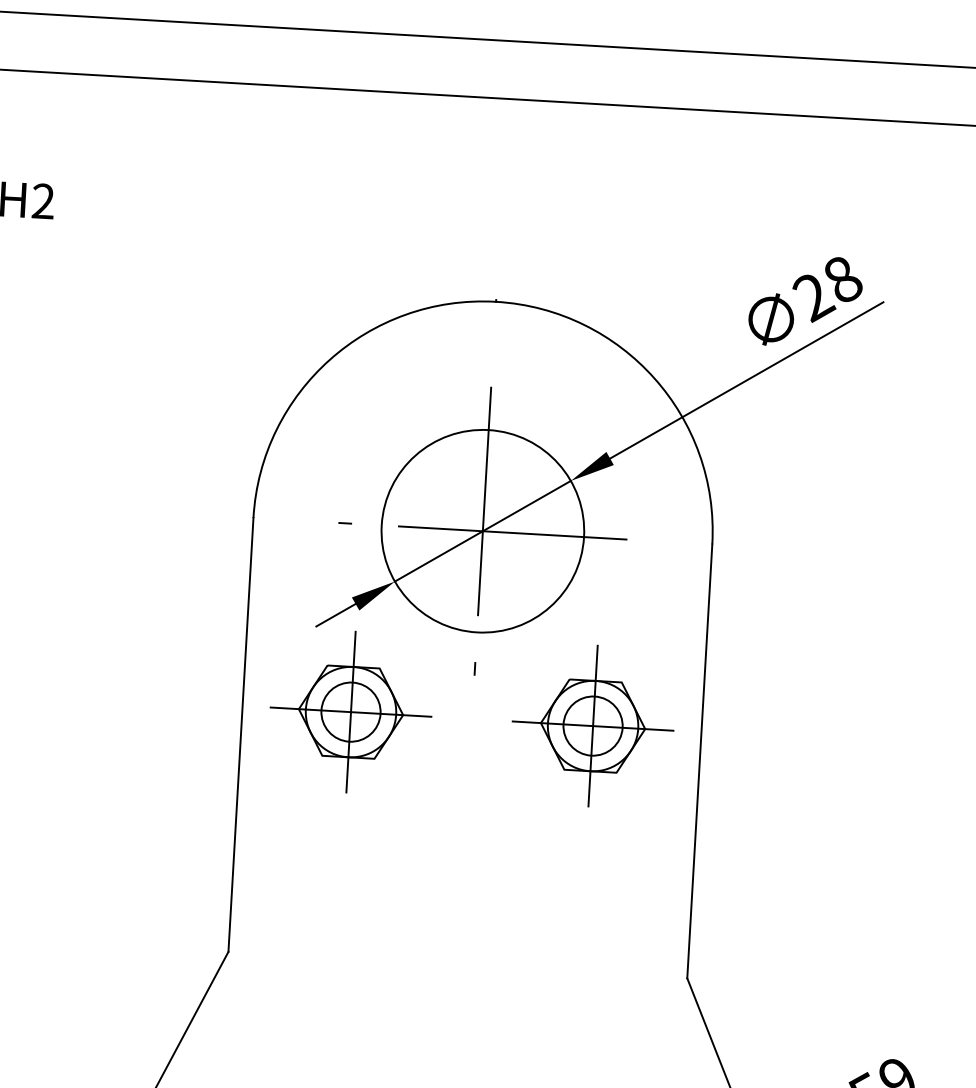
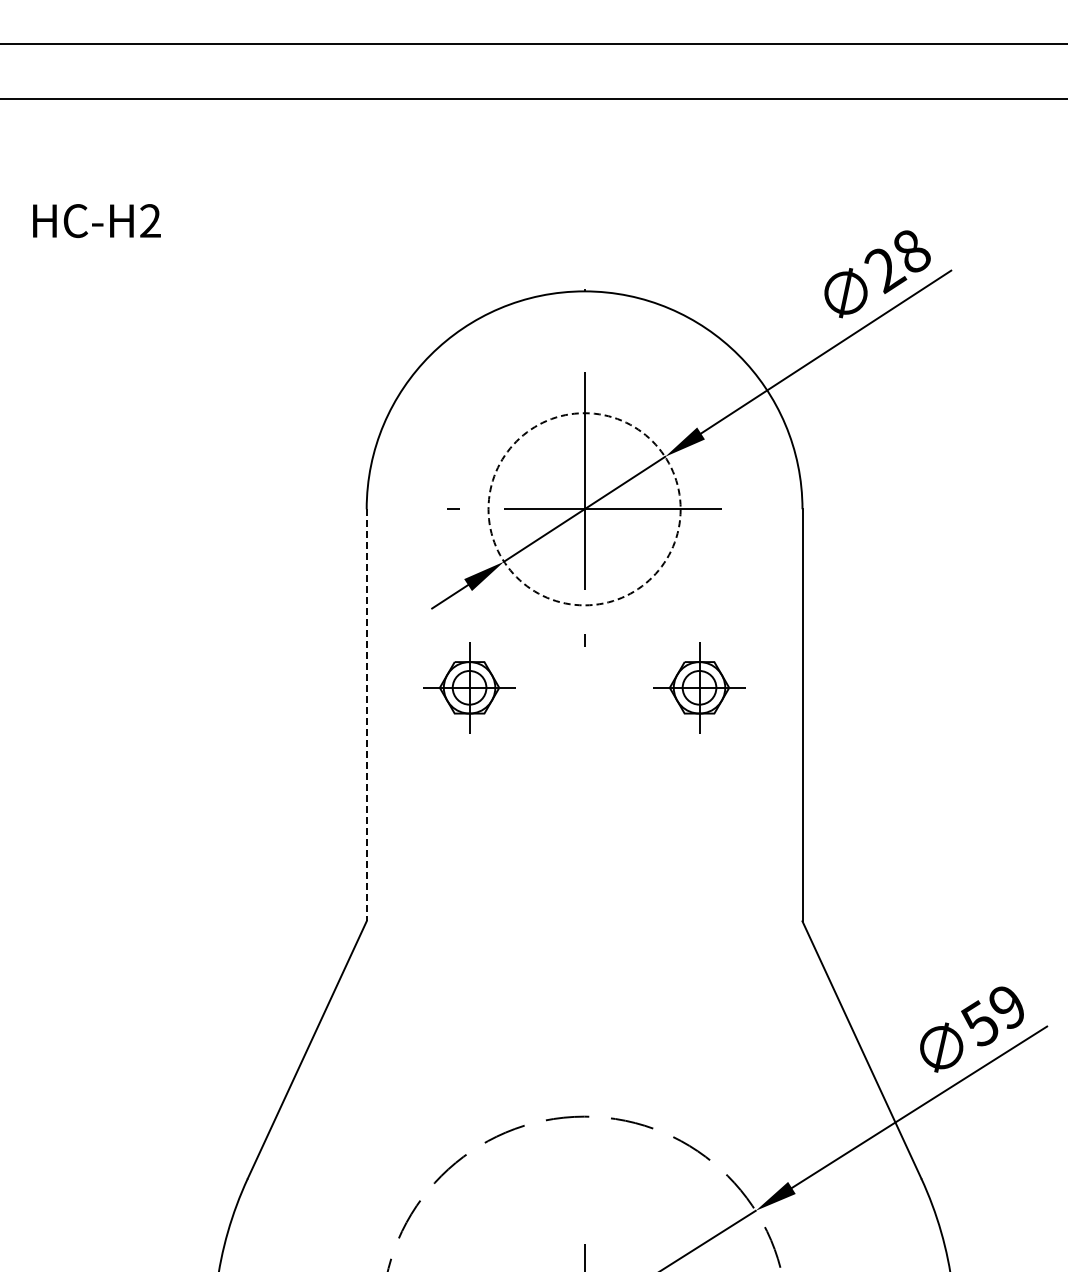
circle: (482, 531) -> (584, 509), solid -> dashed
part: (350, 711) -> (469, 687), size x0.6
part: (593, 725) -> (699, 687), size x0.6
line: (240, 735) -> (366, 715), solid -> dashed

